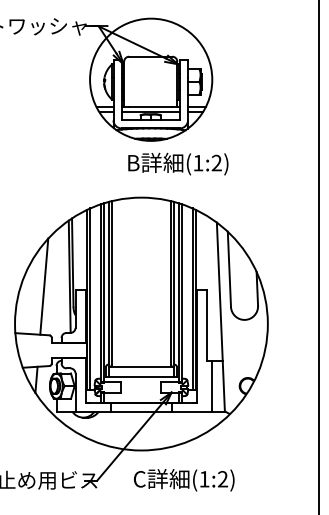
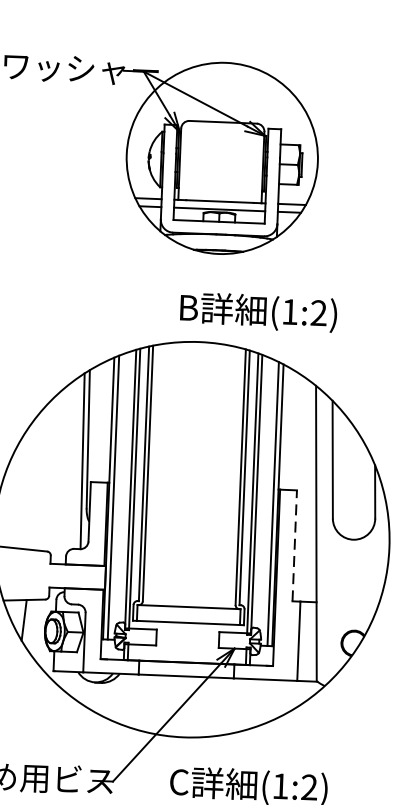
text: (178, 163) -> (258, 311), moved
line: (44, 286) -> (42, 474), removed
line: (207, 324) -> (295, 544), solid -> dashed

